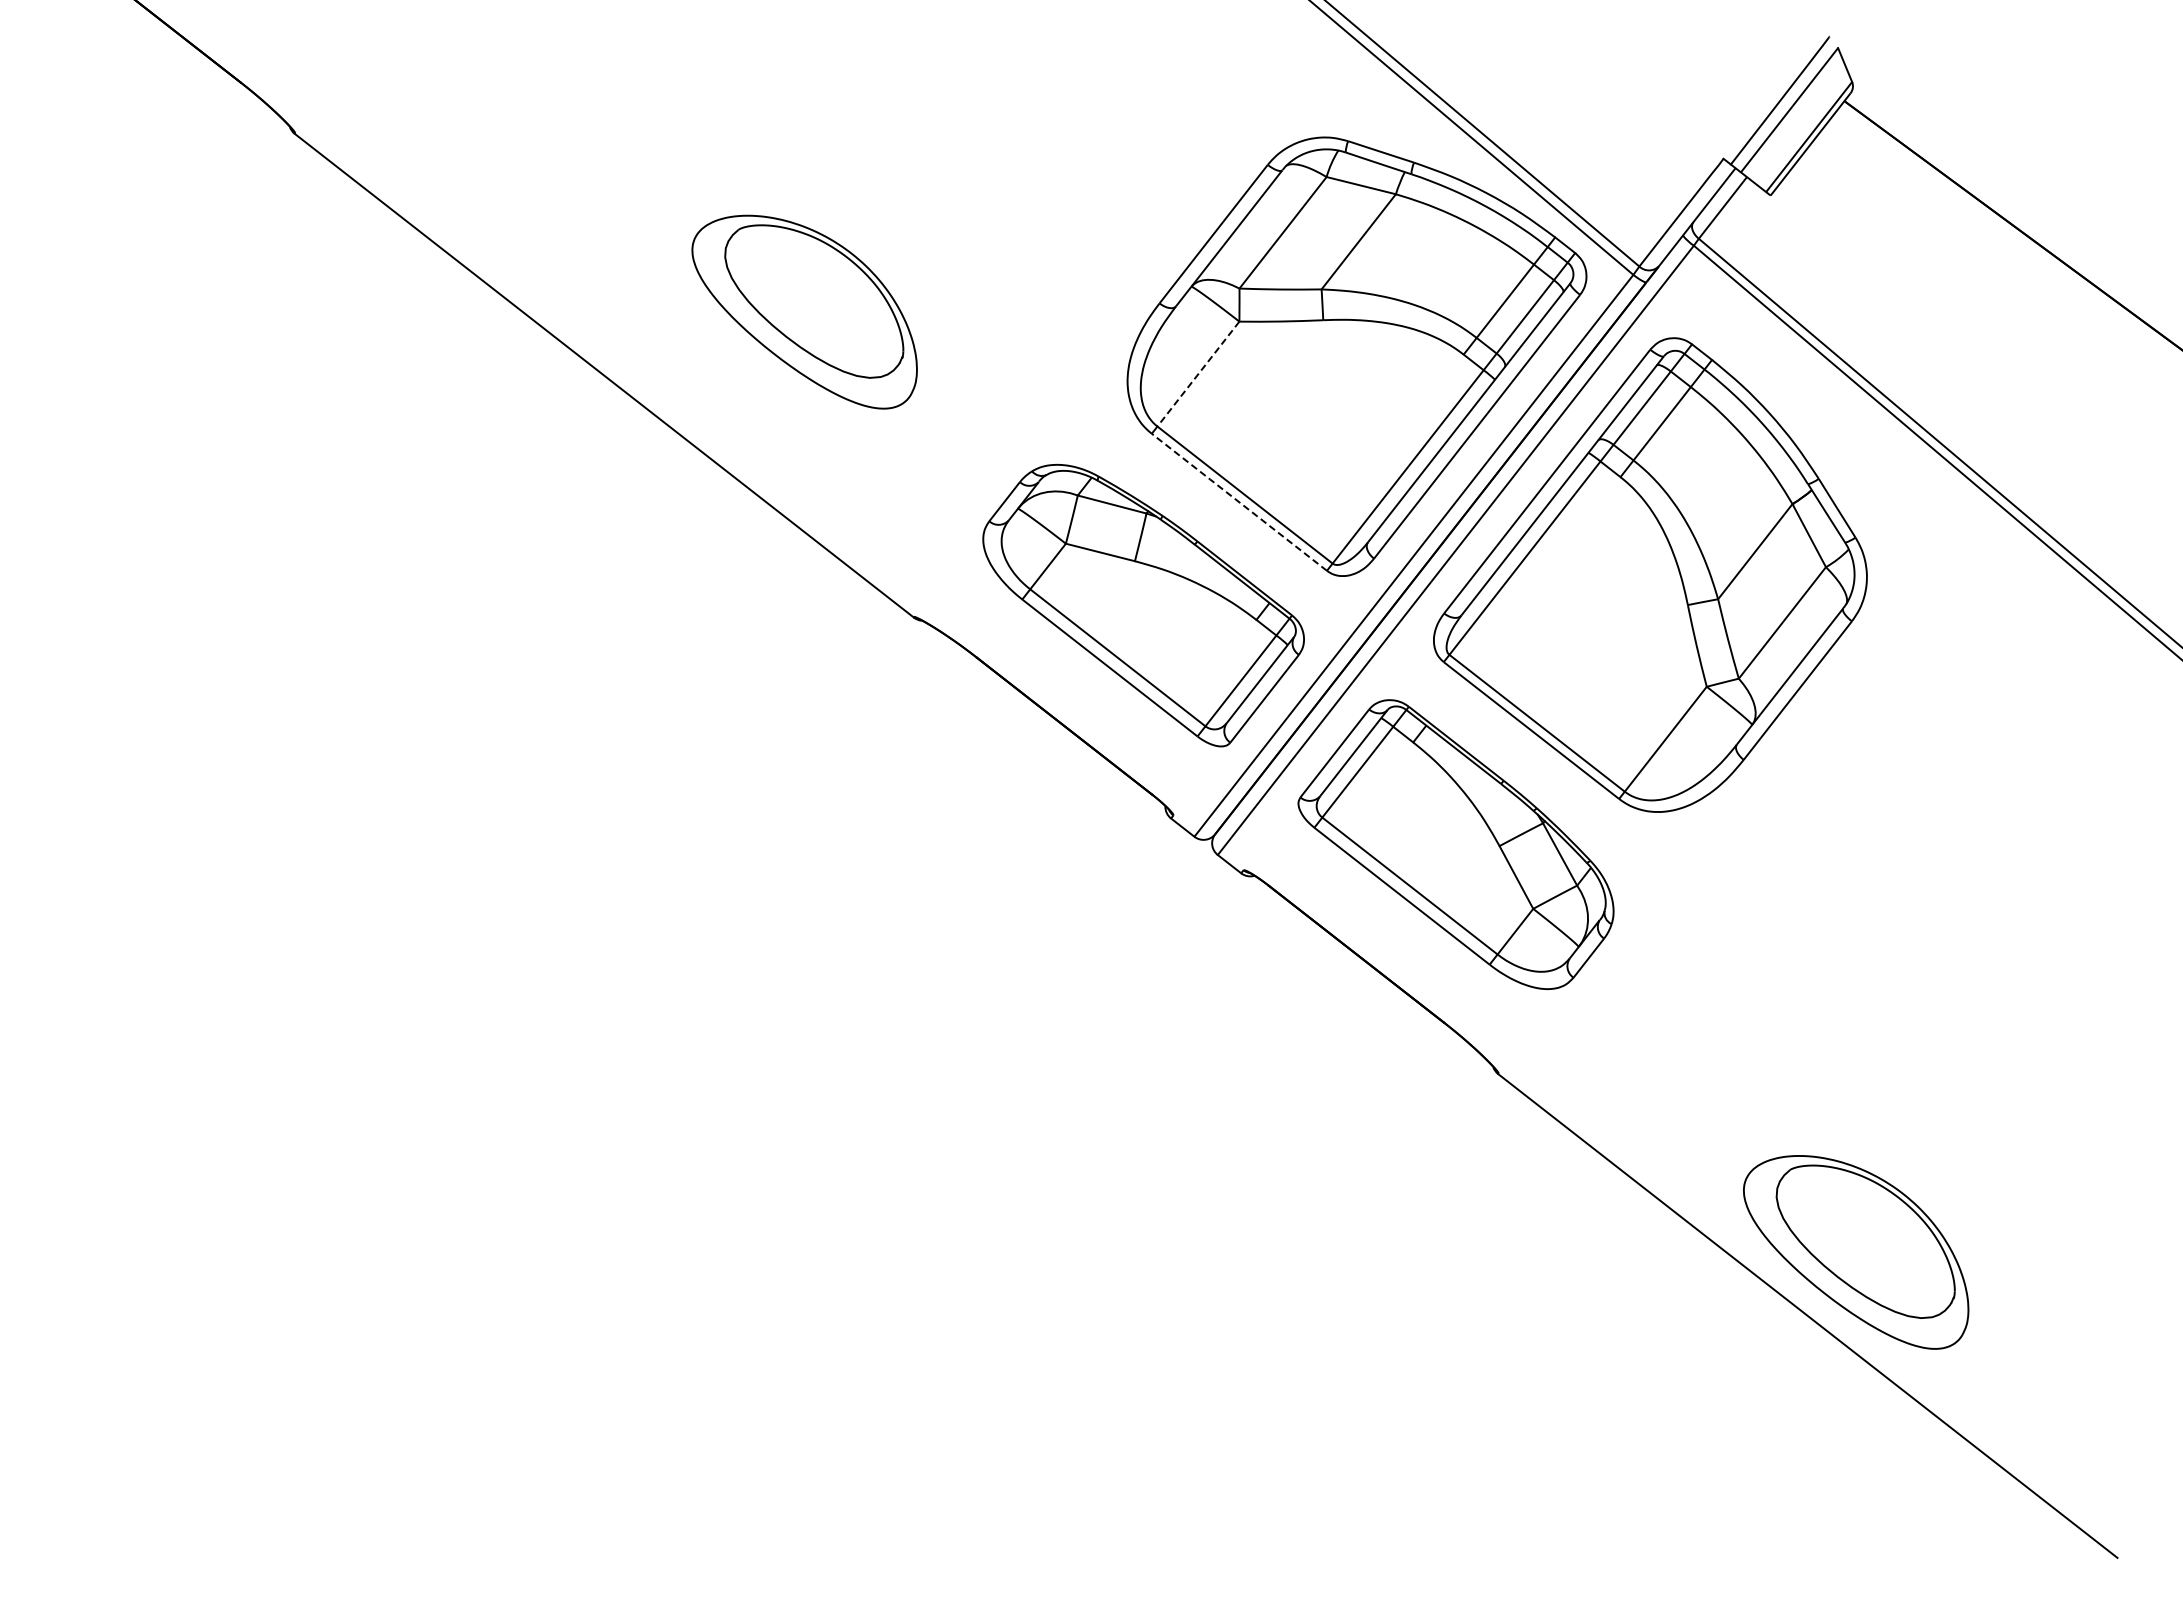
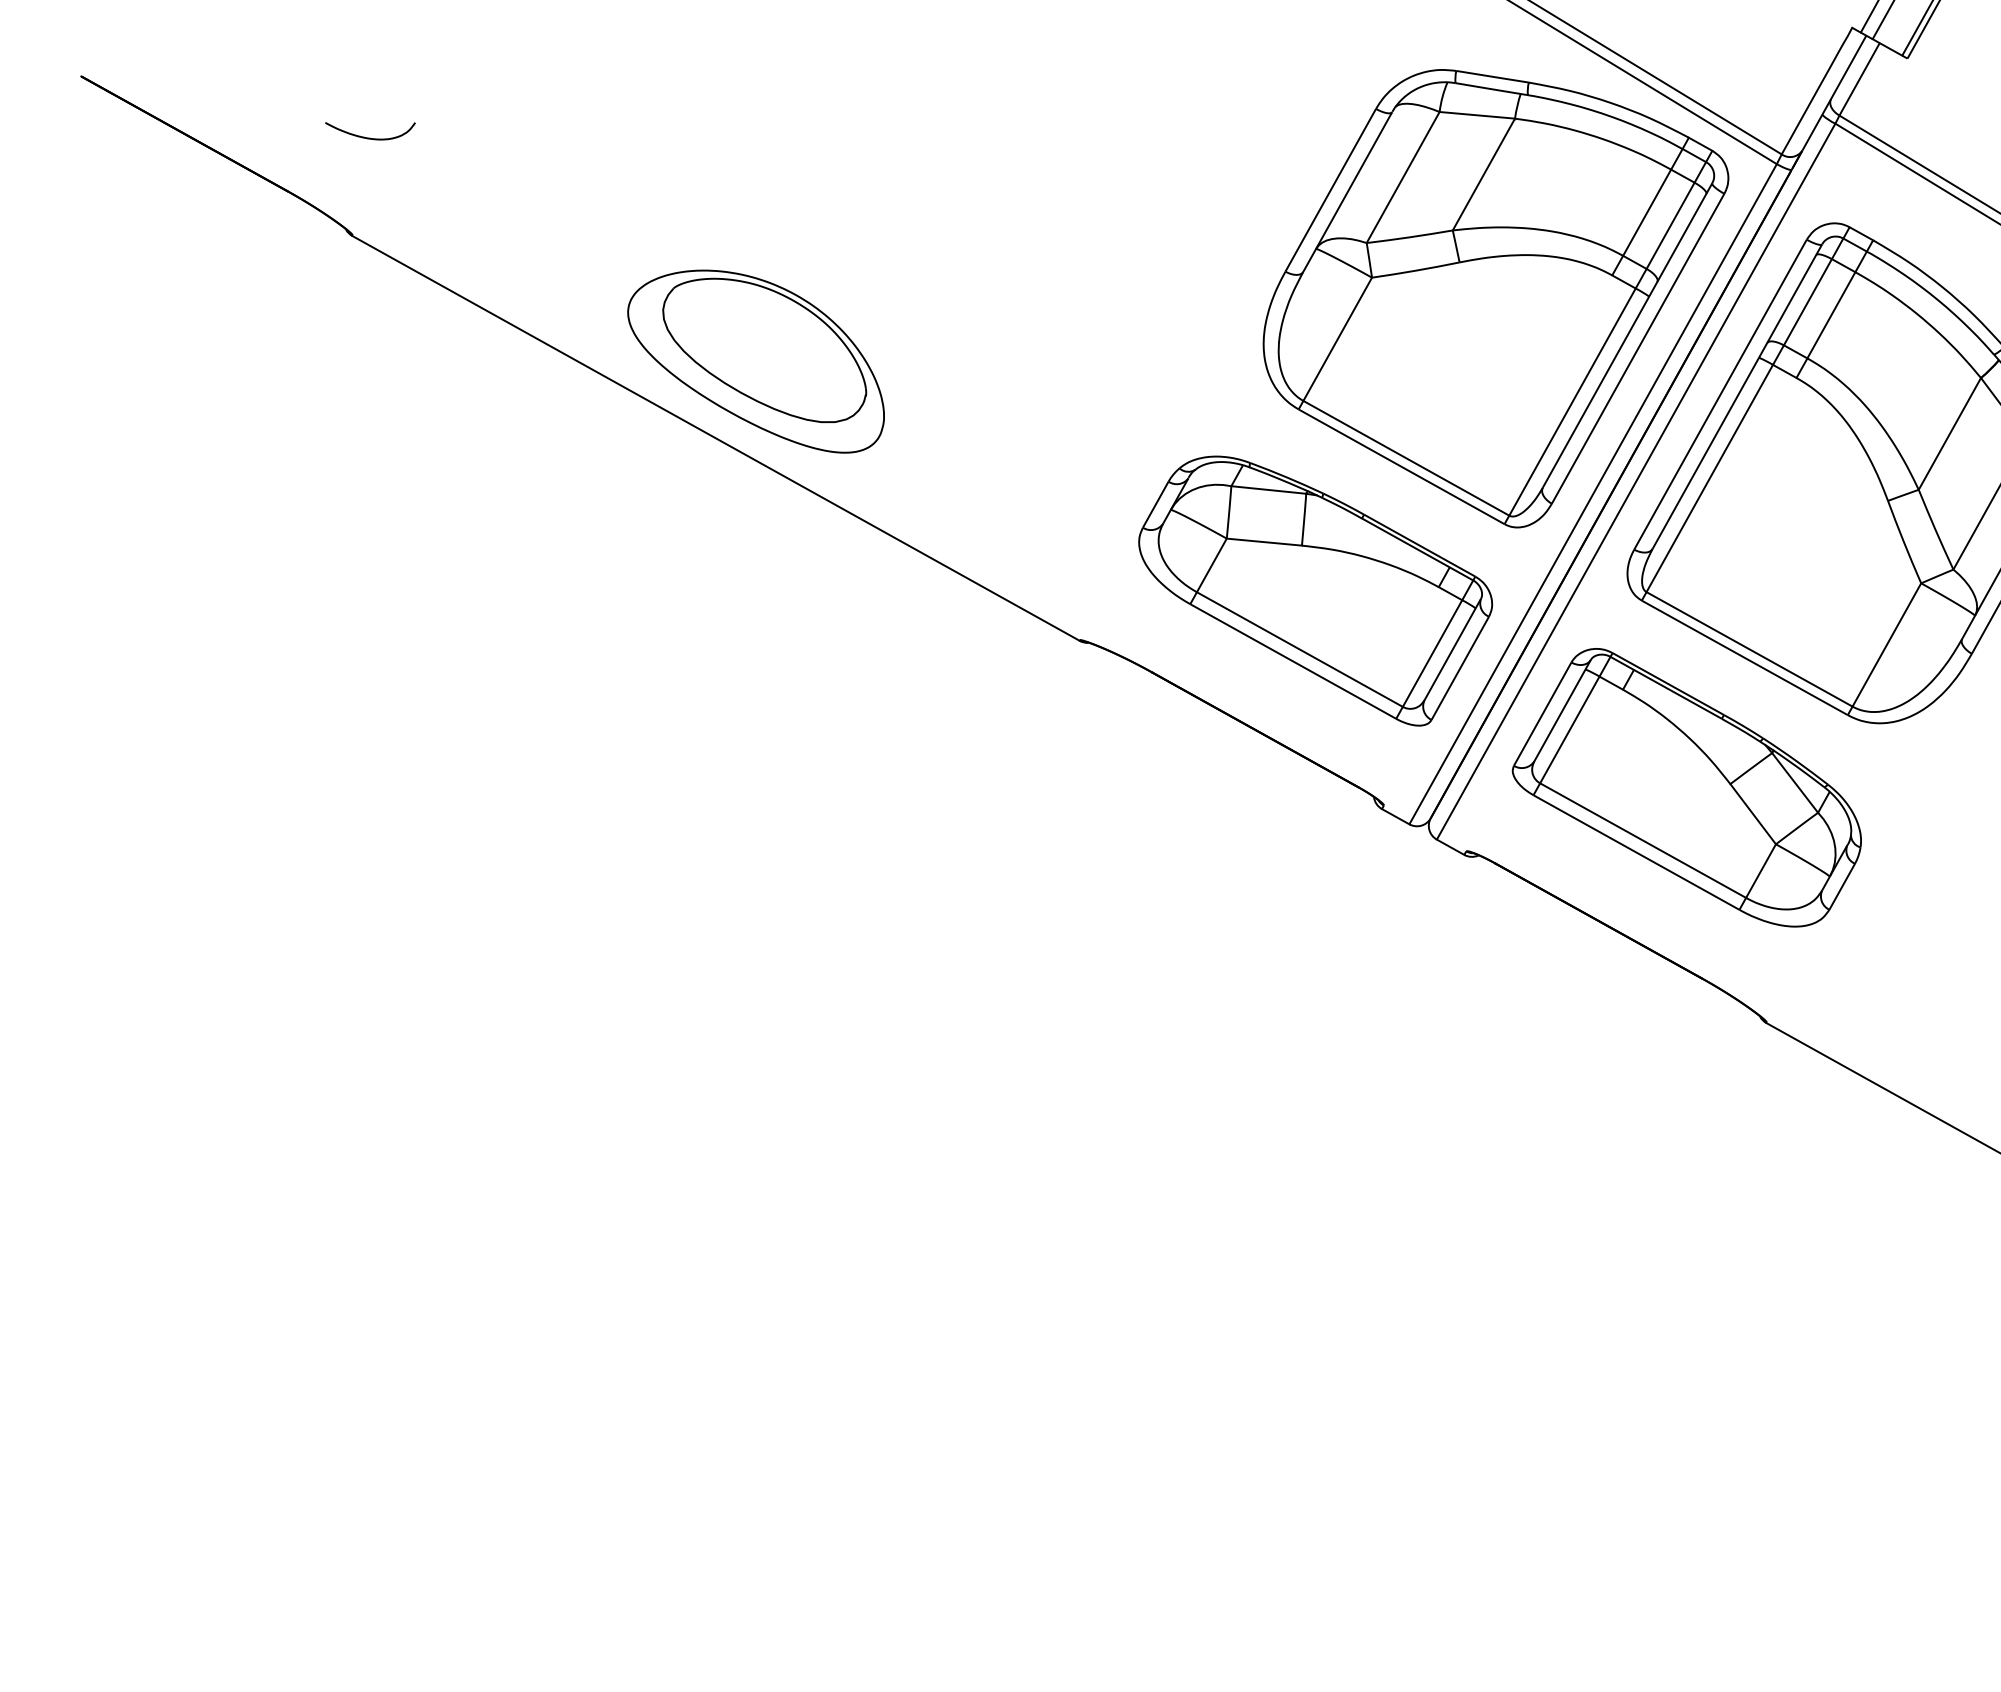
curve: (325, 44) -> (369, 137), added
part: (804, 311) -> (755, 363), moved
line: (1198, 374) -> (1337, 339), dashed -> solid
line: (1239, 502) -> (1401, 467), dashed -> solid

